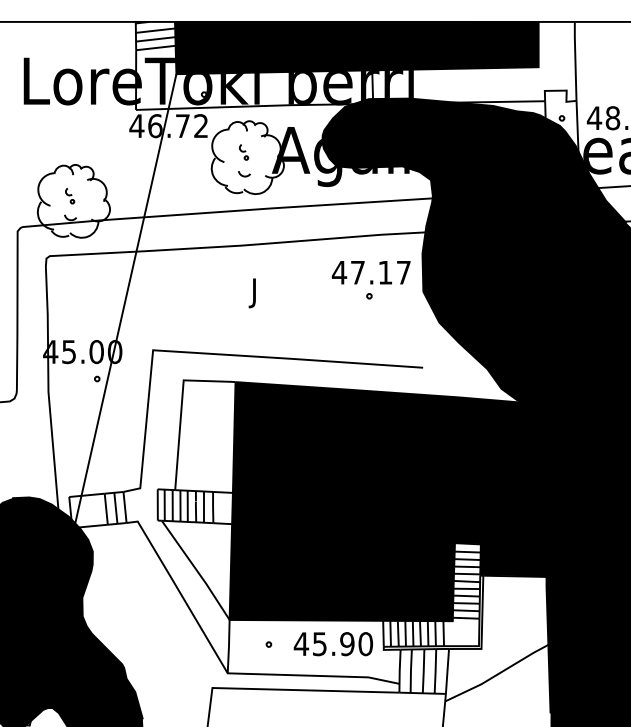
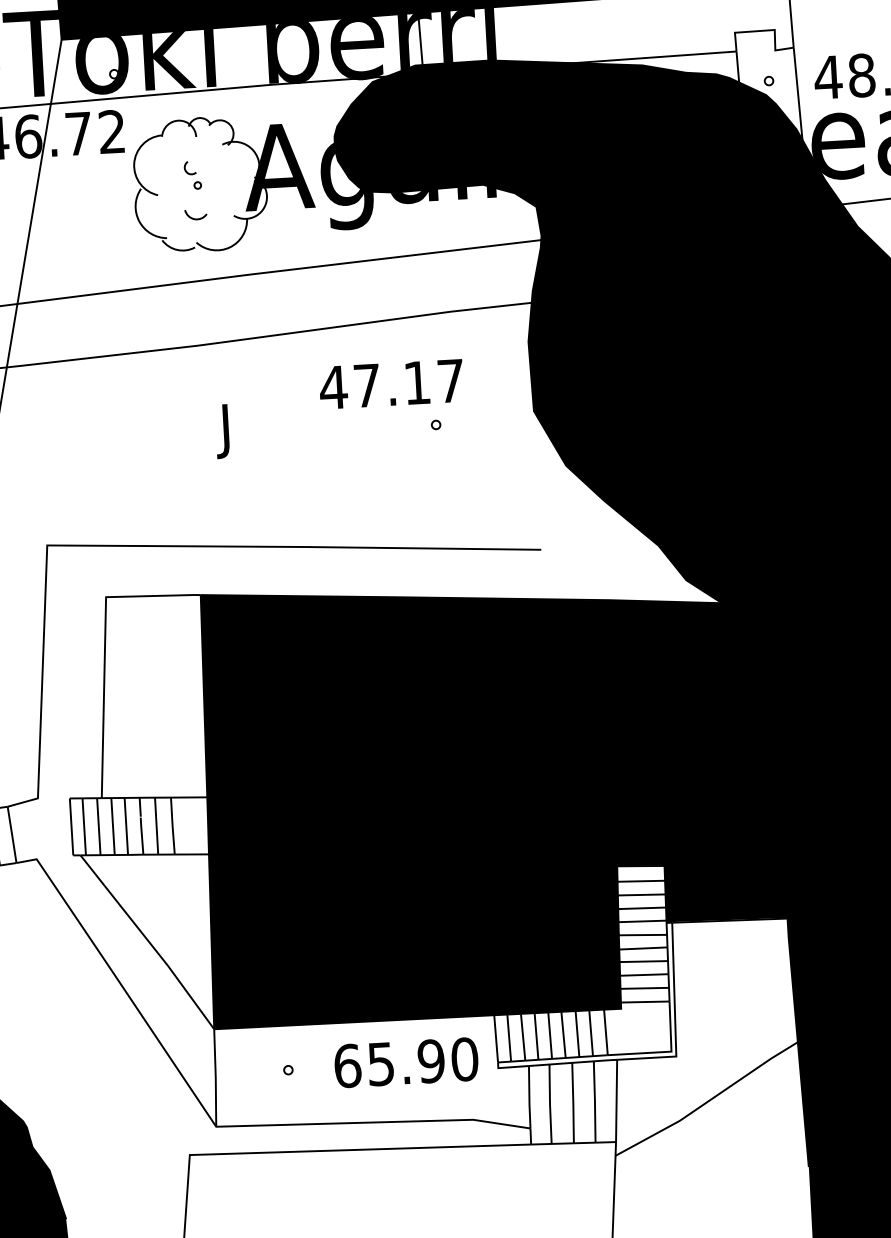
text: (370, 272) -> (390, 384), moved
text: (301, 644) -> (347, 1066), 45.90 -> 65.90

